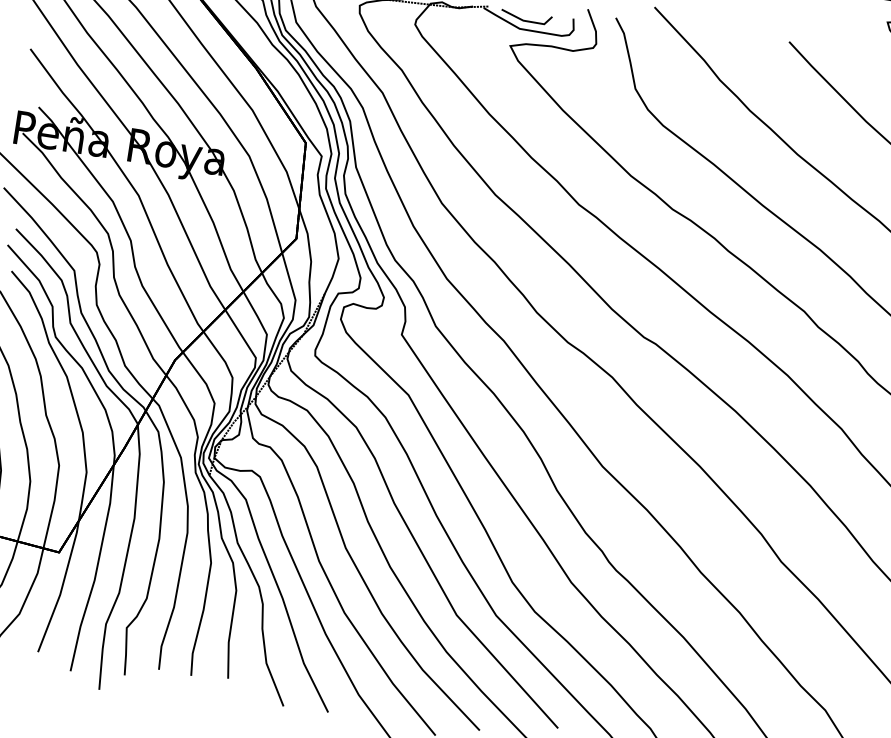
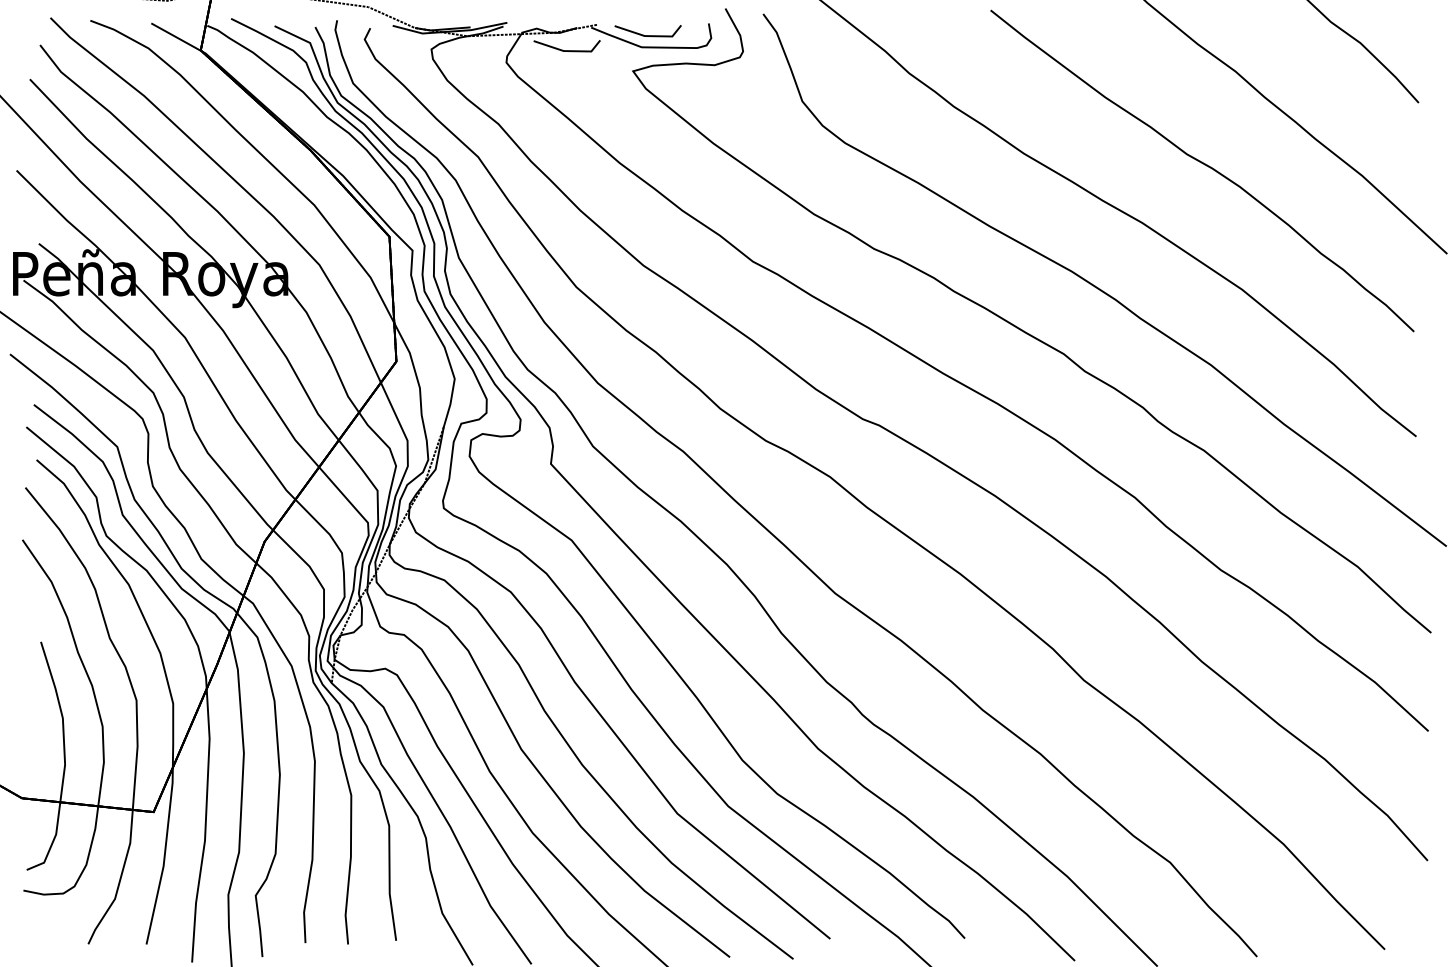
line: (462, 22) -> (566, 50), added

